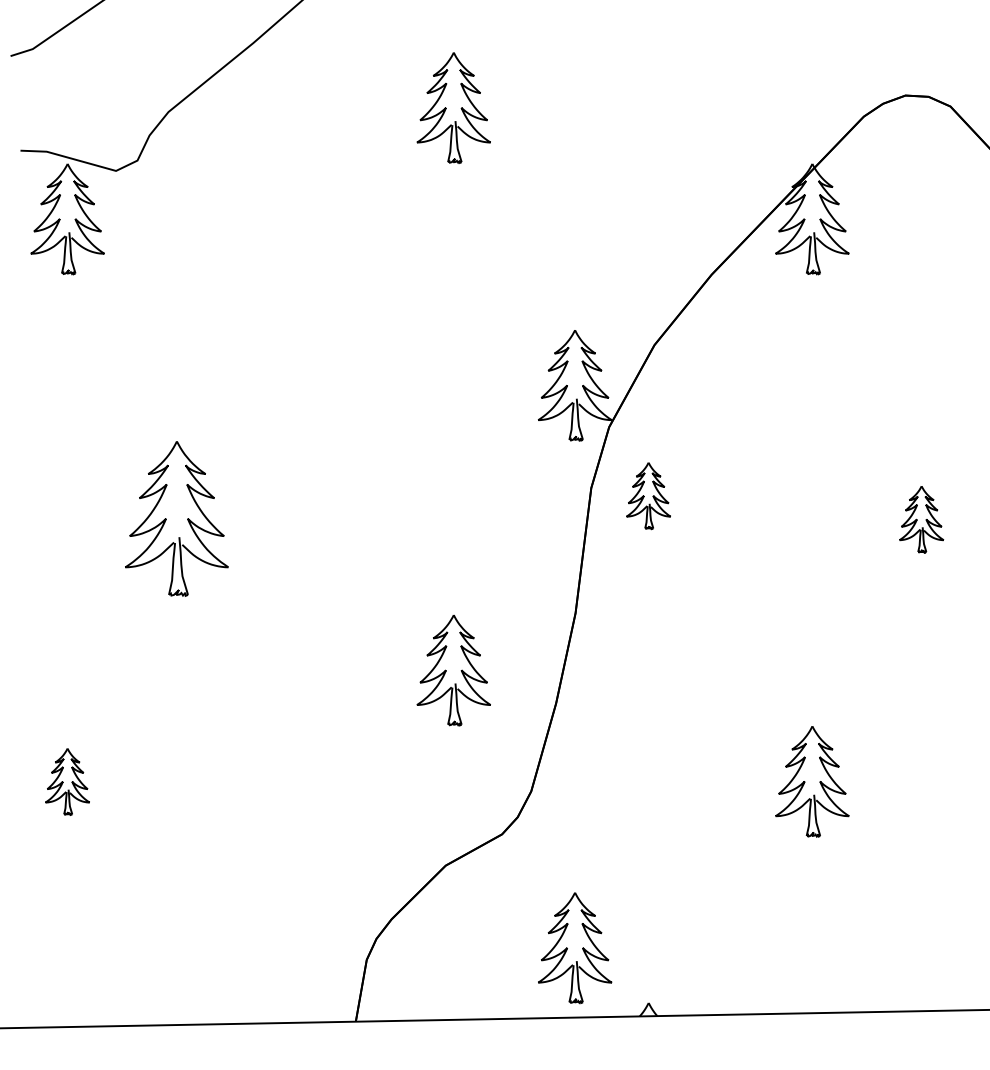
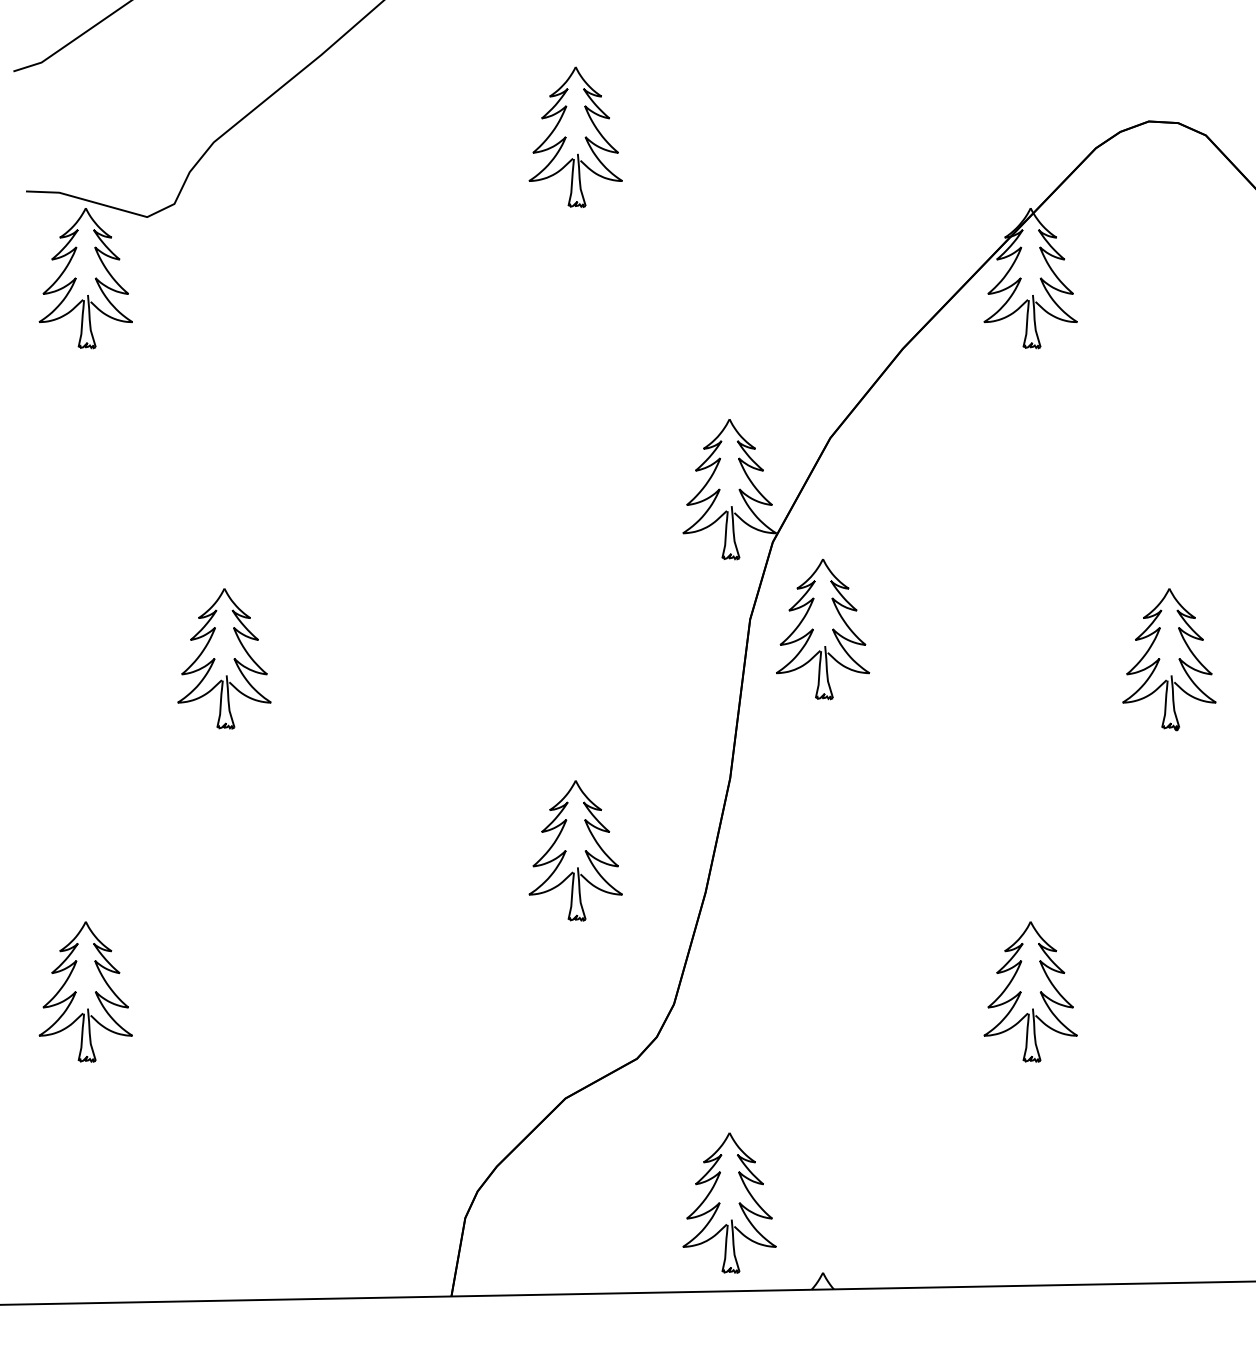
part: (648, 495) -> (822, 628), size x1.67
part: (176, 519) -> (223, 659), size x0.71
part: (921, 519) -> (1169, 659), size x1.67
part: (67, 781) -> (85, 991), size x1.67

